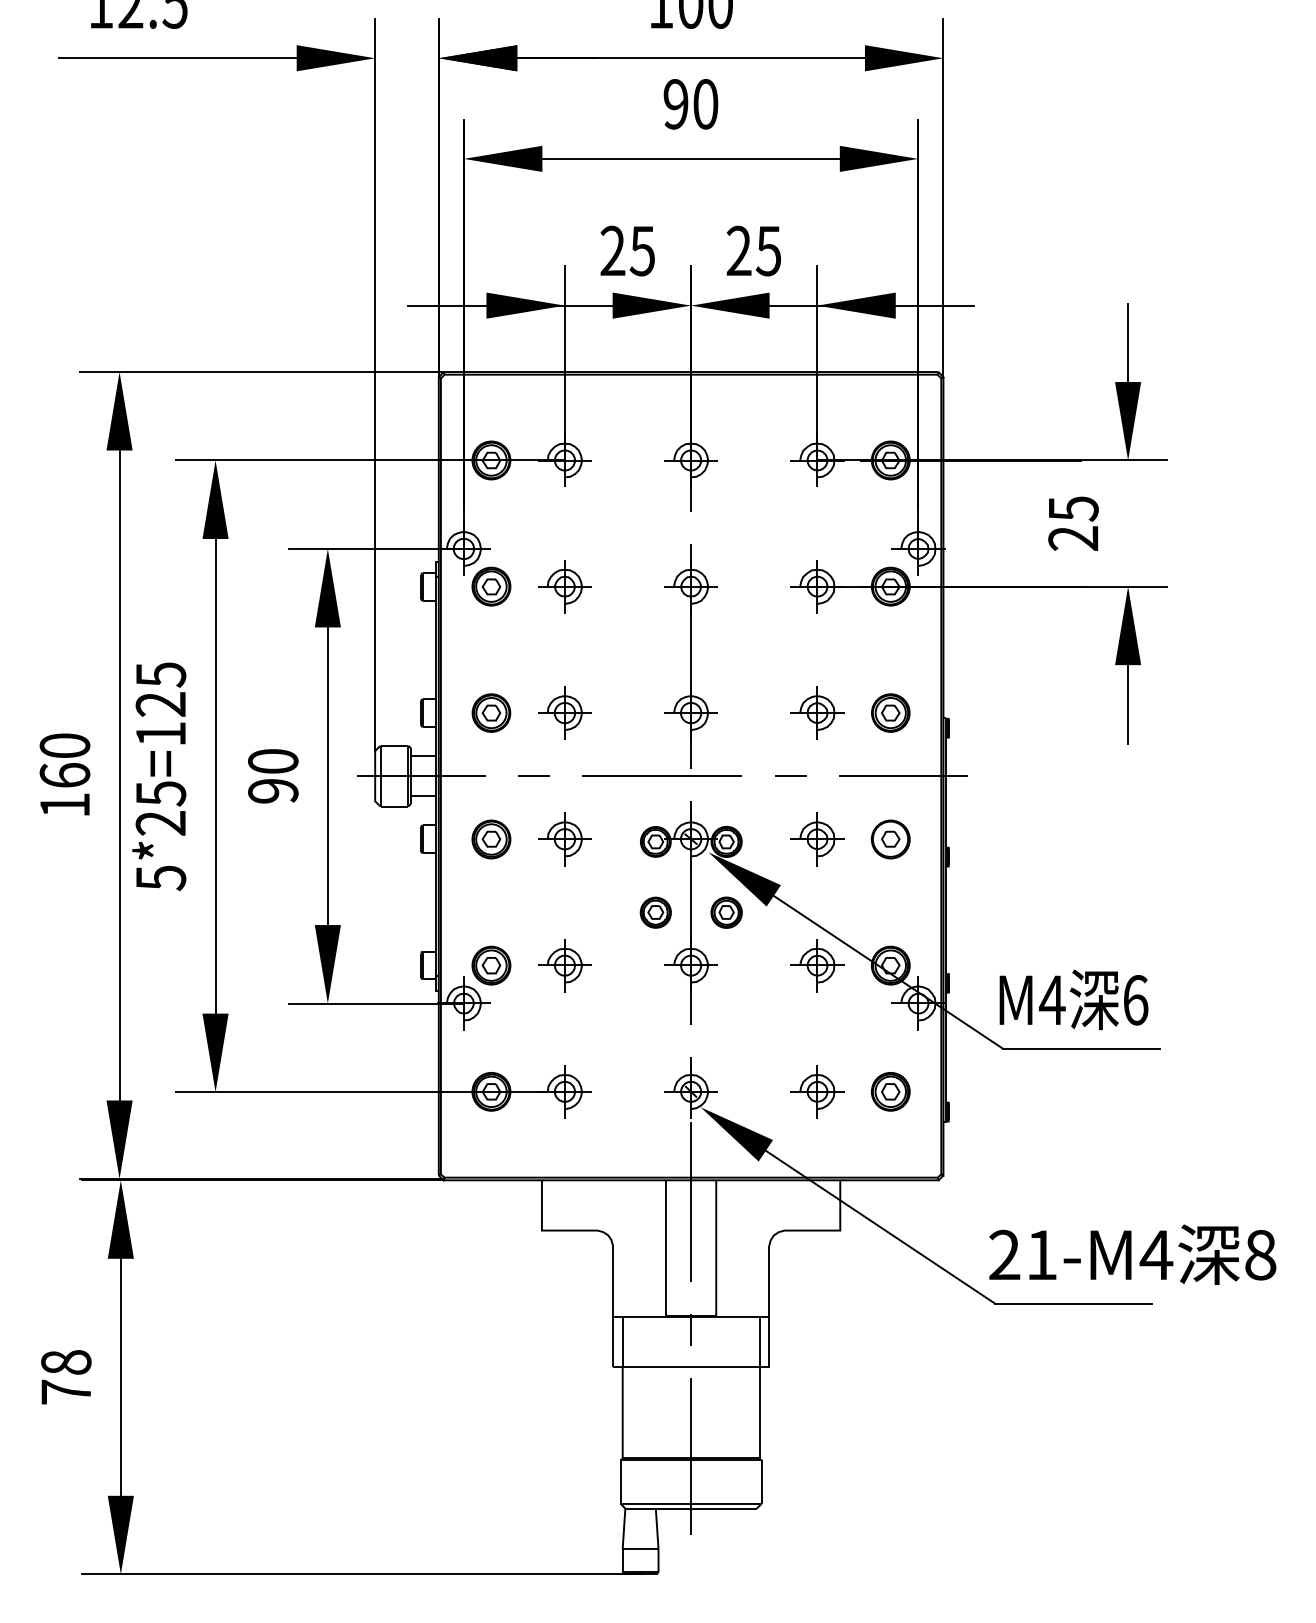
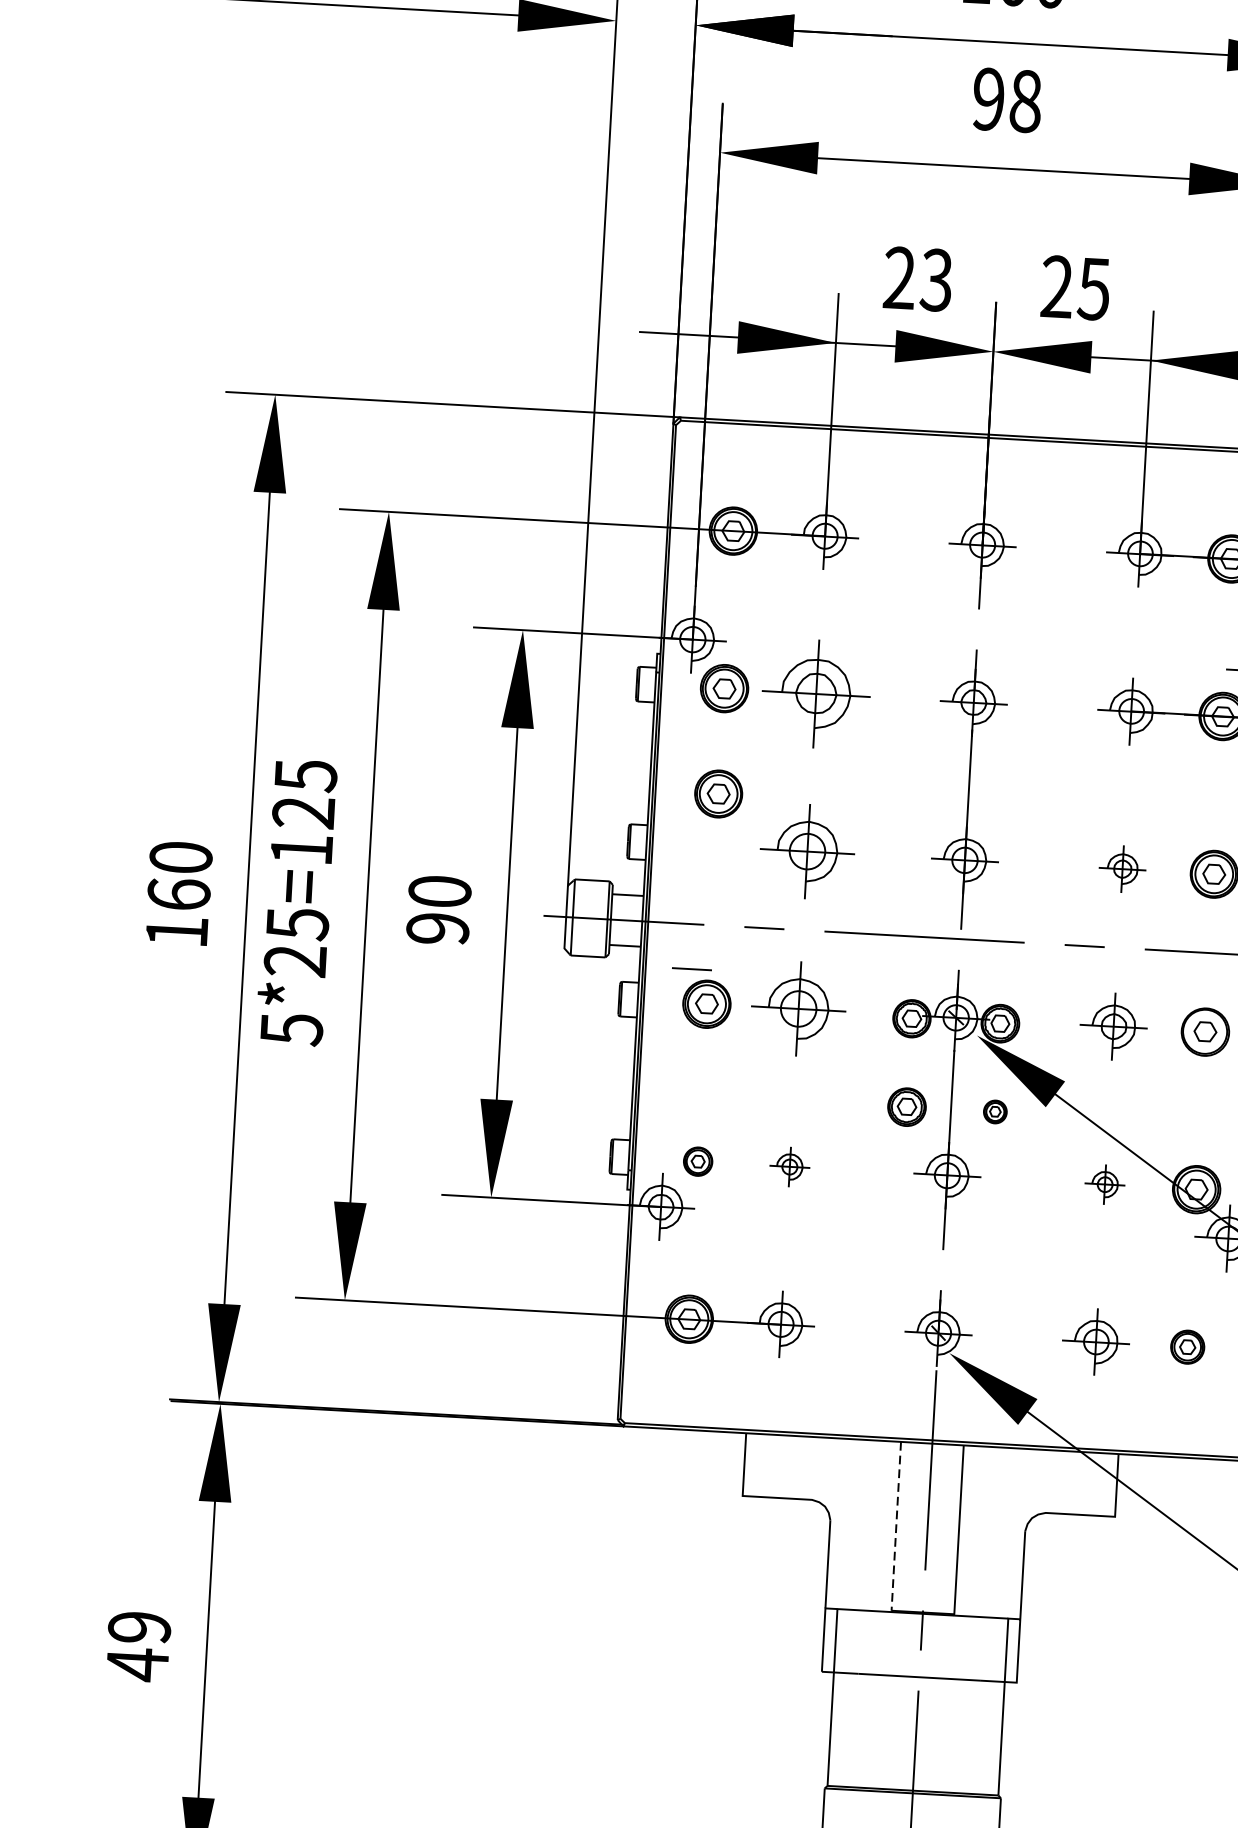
text: (705, 104) -> (1025, 101), 90 -> 98
text: (641, 250) -> (935, 279), 25 -> 23
part: (564, 586) -> (815, 693), size x1.6
part: (491, 712) -> (718, 793), moved
part: (564, 712) -> (806, 850), size x1.4
part: (817, 712) -> (1122, 868), size x0.7
line: (477, 811) -> (691, 968), added
part: (564, 839) -> (798, 1009), size x1.4
part: (726, 912) -> (995, 1111), size x0.6
part: (491, 965) -> (698, 1161), size x0.6
part: (564, 965) -> (789, 1166), size x0.6
part: (817, 965) -> (1105, 1184), size x0.6
part: (890, 1091) -> (1187, 1346), size x0.7
line: (665, 1247) -> (895, 1525), solid -> dashed
text: (66, 1377) -> (138, 1646), 78 -> 49

